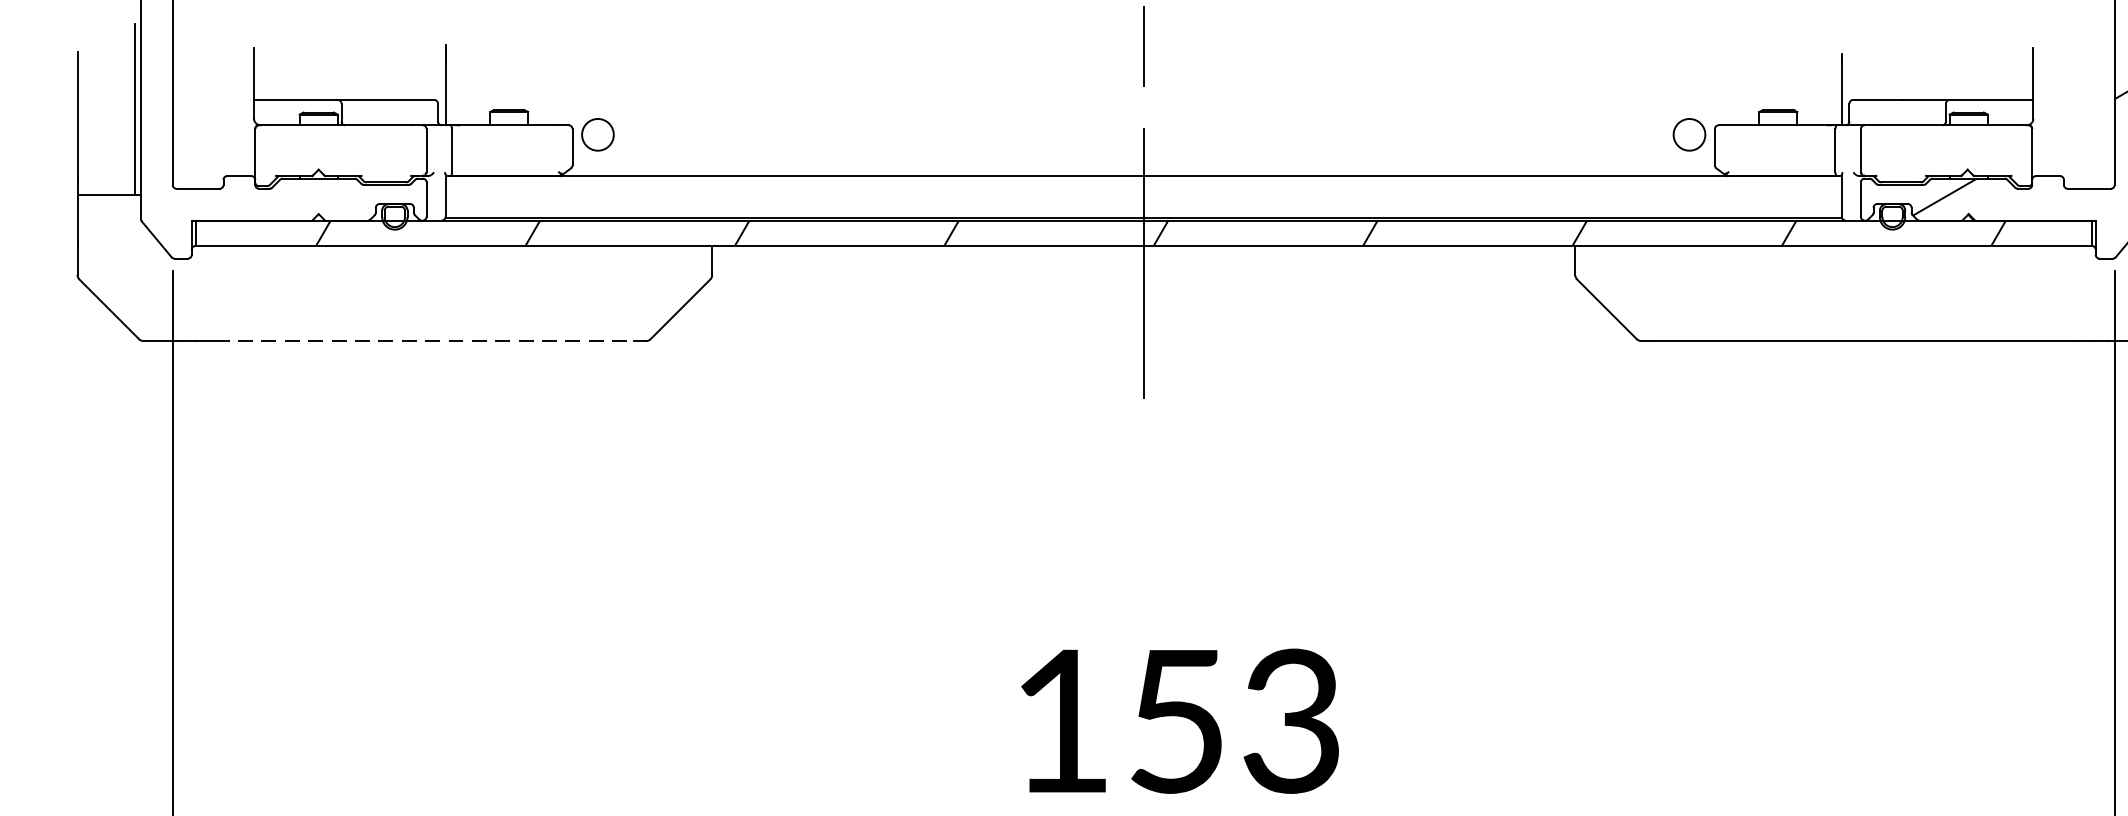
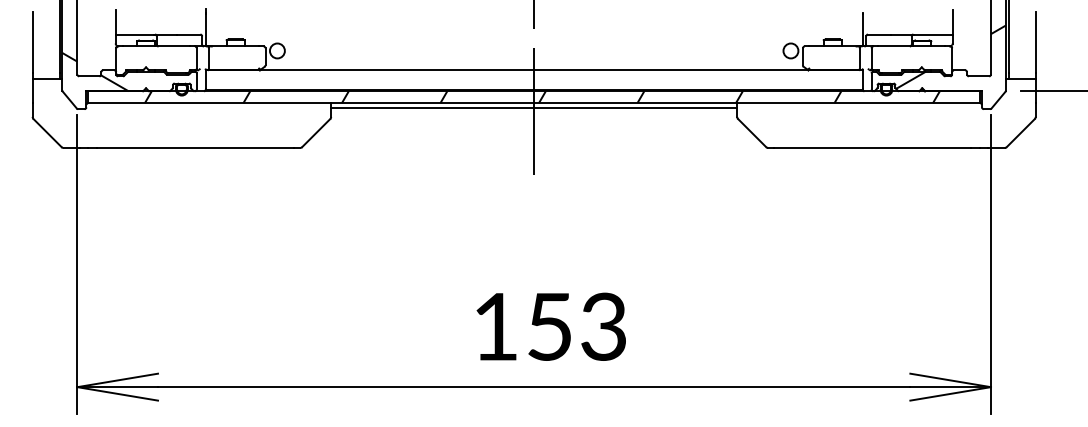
hatch: (211, 180) -> (95, 72), added
line: (1144, 257) -> (534, 108), added
line: (423, 342) -> (195, 148), dashed -> solid

